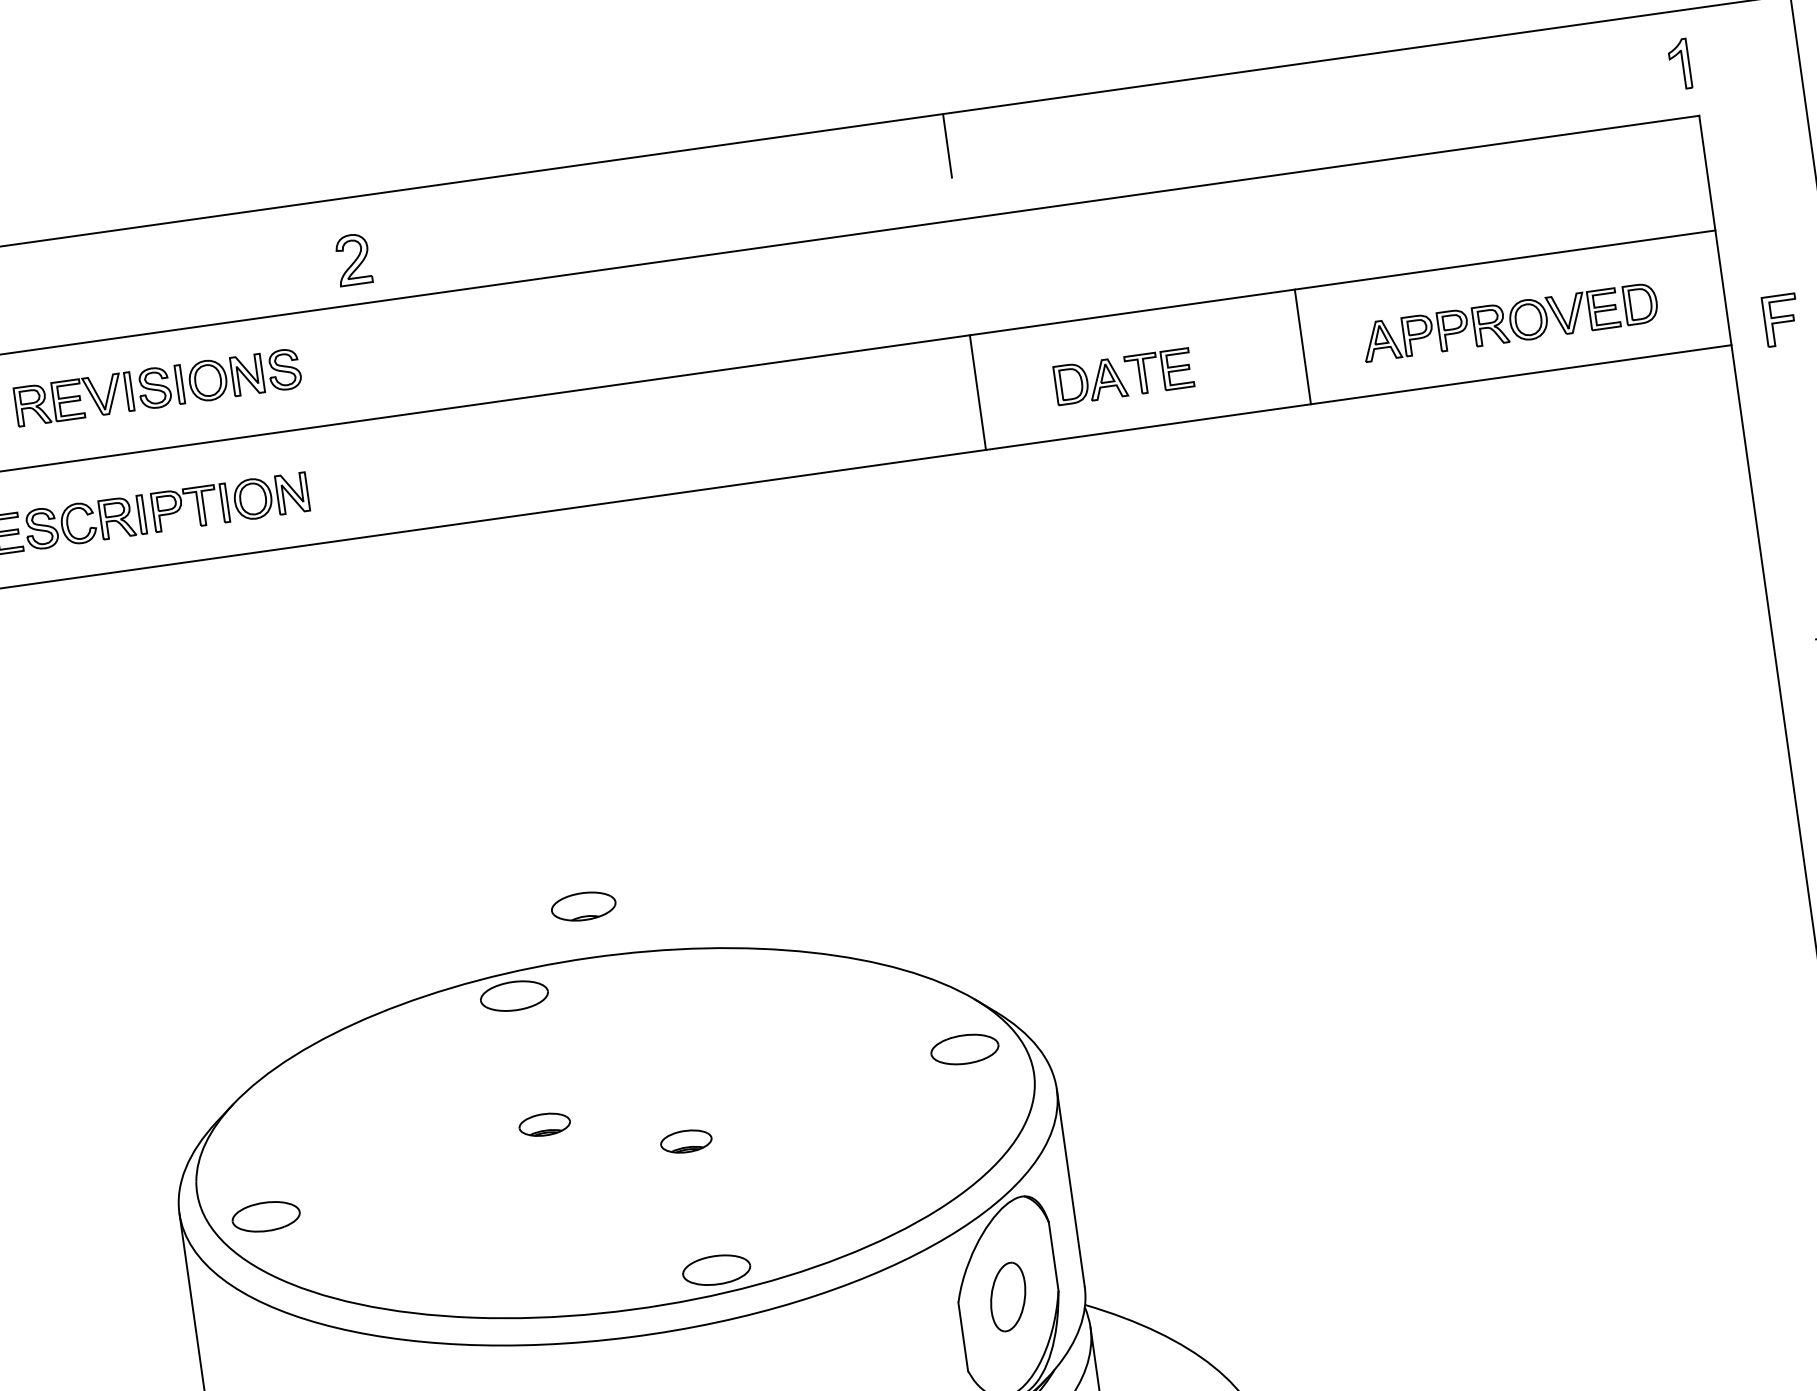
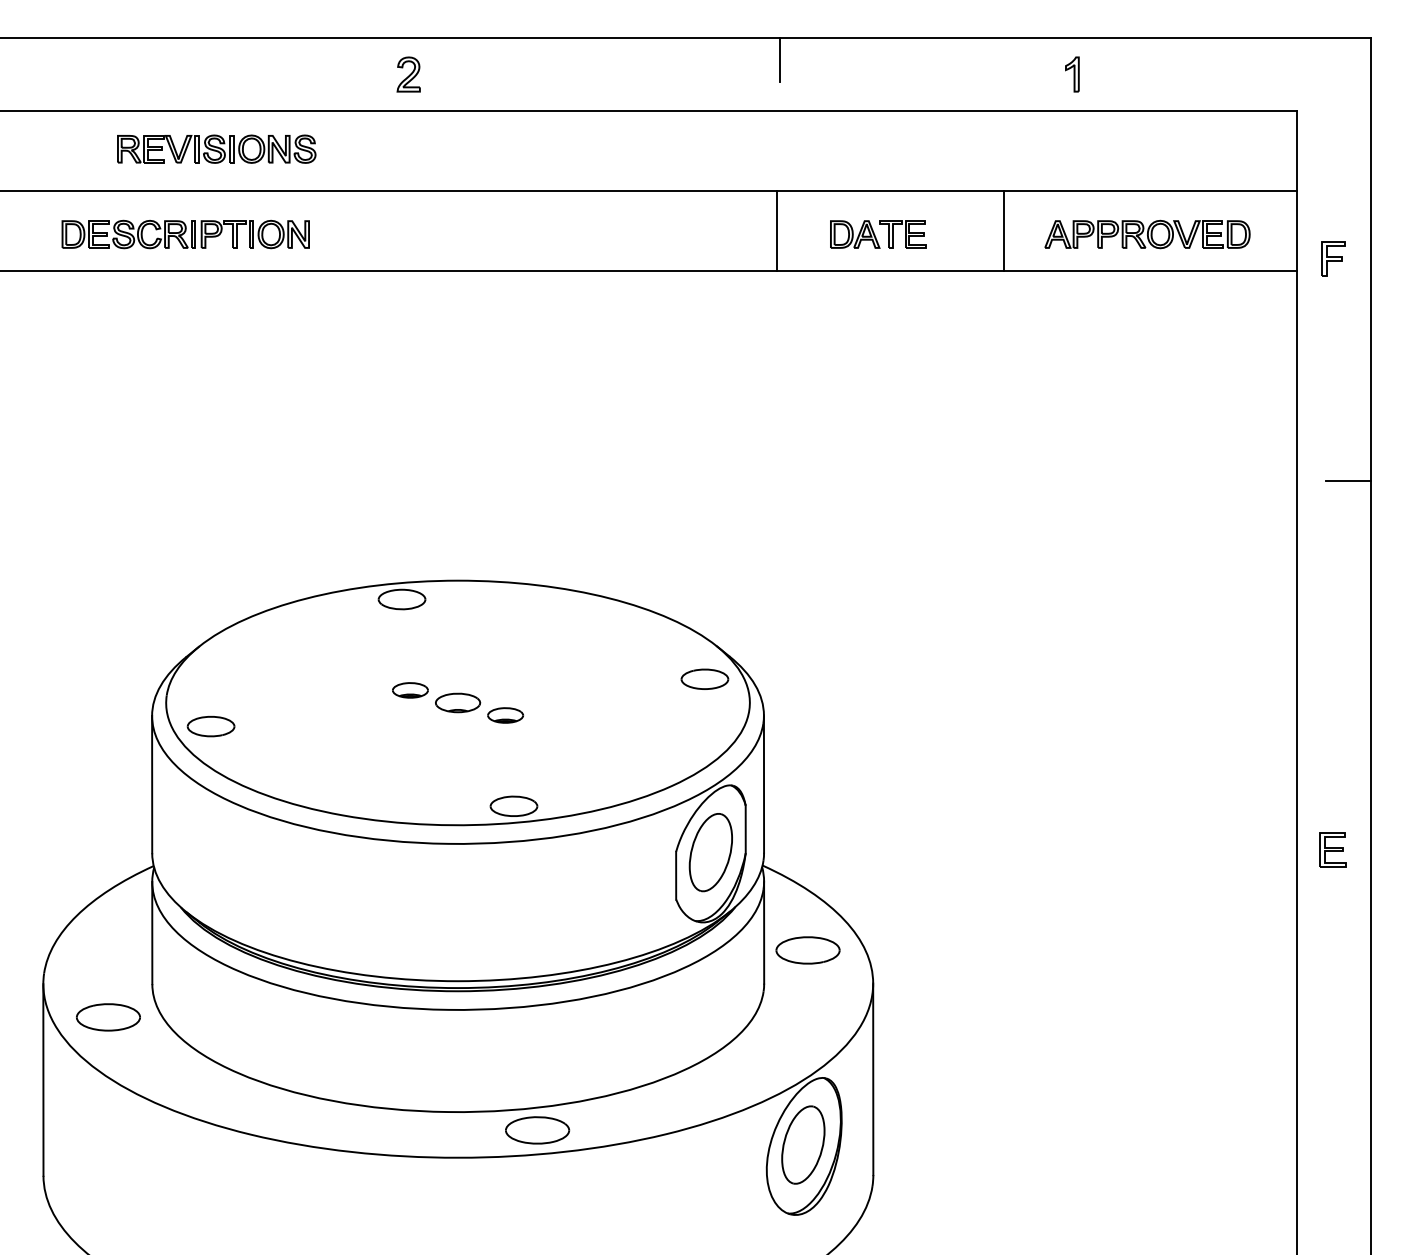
part: (1679, 64) -> (1072, 74), moved
part: (353, 259) -> (408, 74), moved
part: (584, 905) -> (458, 702), moved
part: (1007, 1296) -> (710, 852), size x1.67

